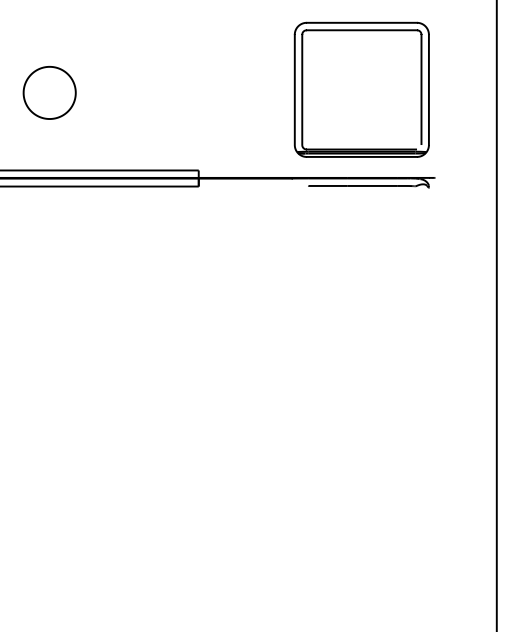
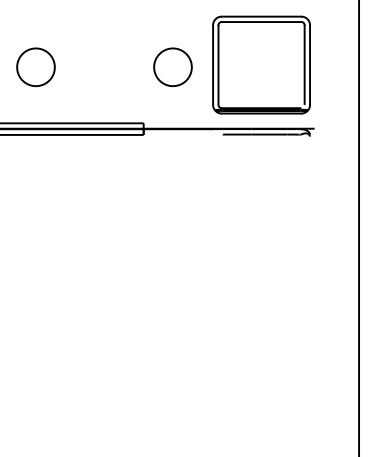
part: (238, 91) -> (172, 66), added

